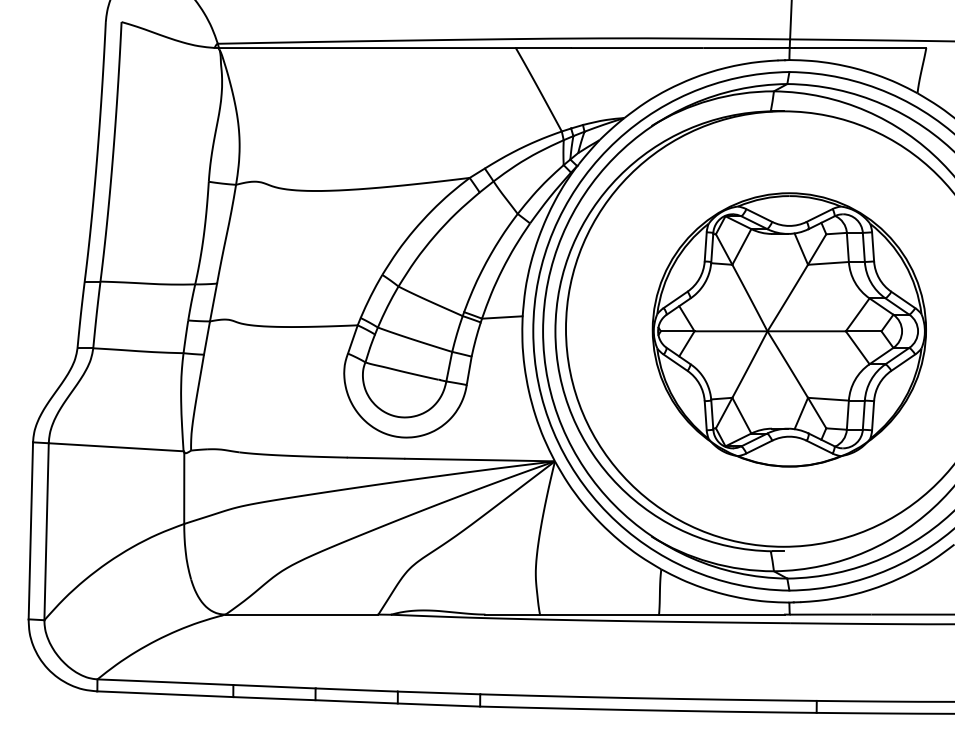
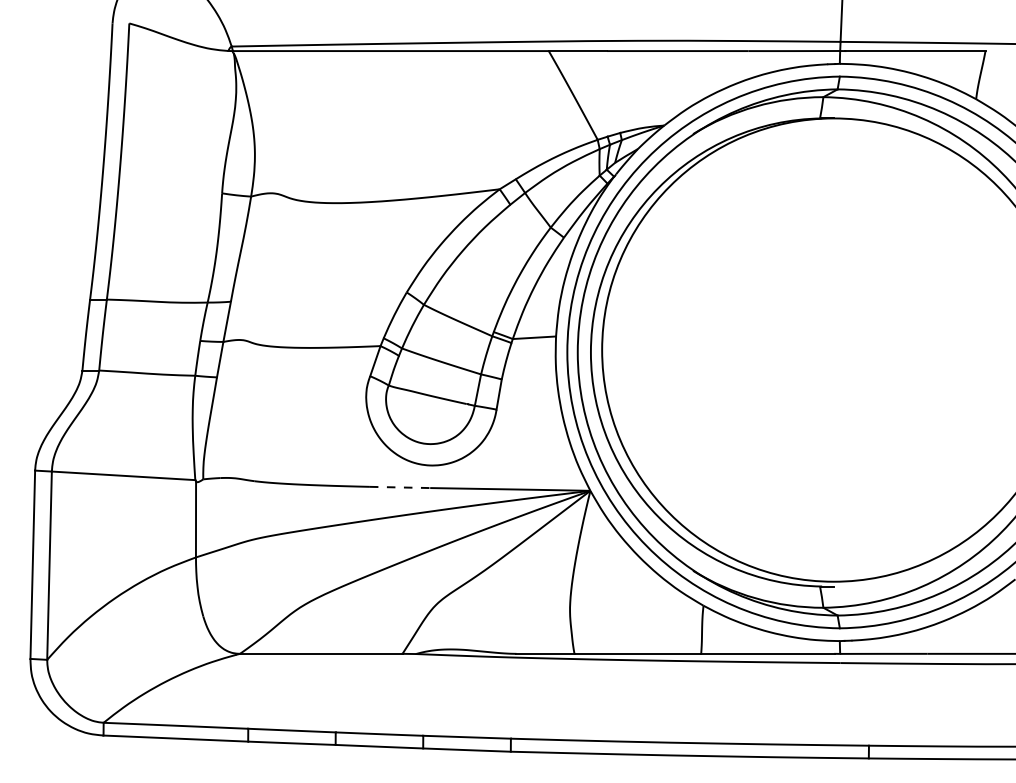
part: (789, 329) -> (839, 350), removed
line: (376, 458) -> (400, 487), solid -> dashed

